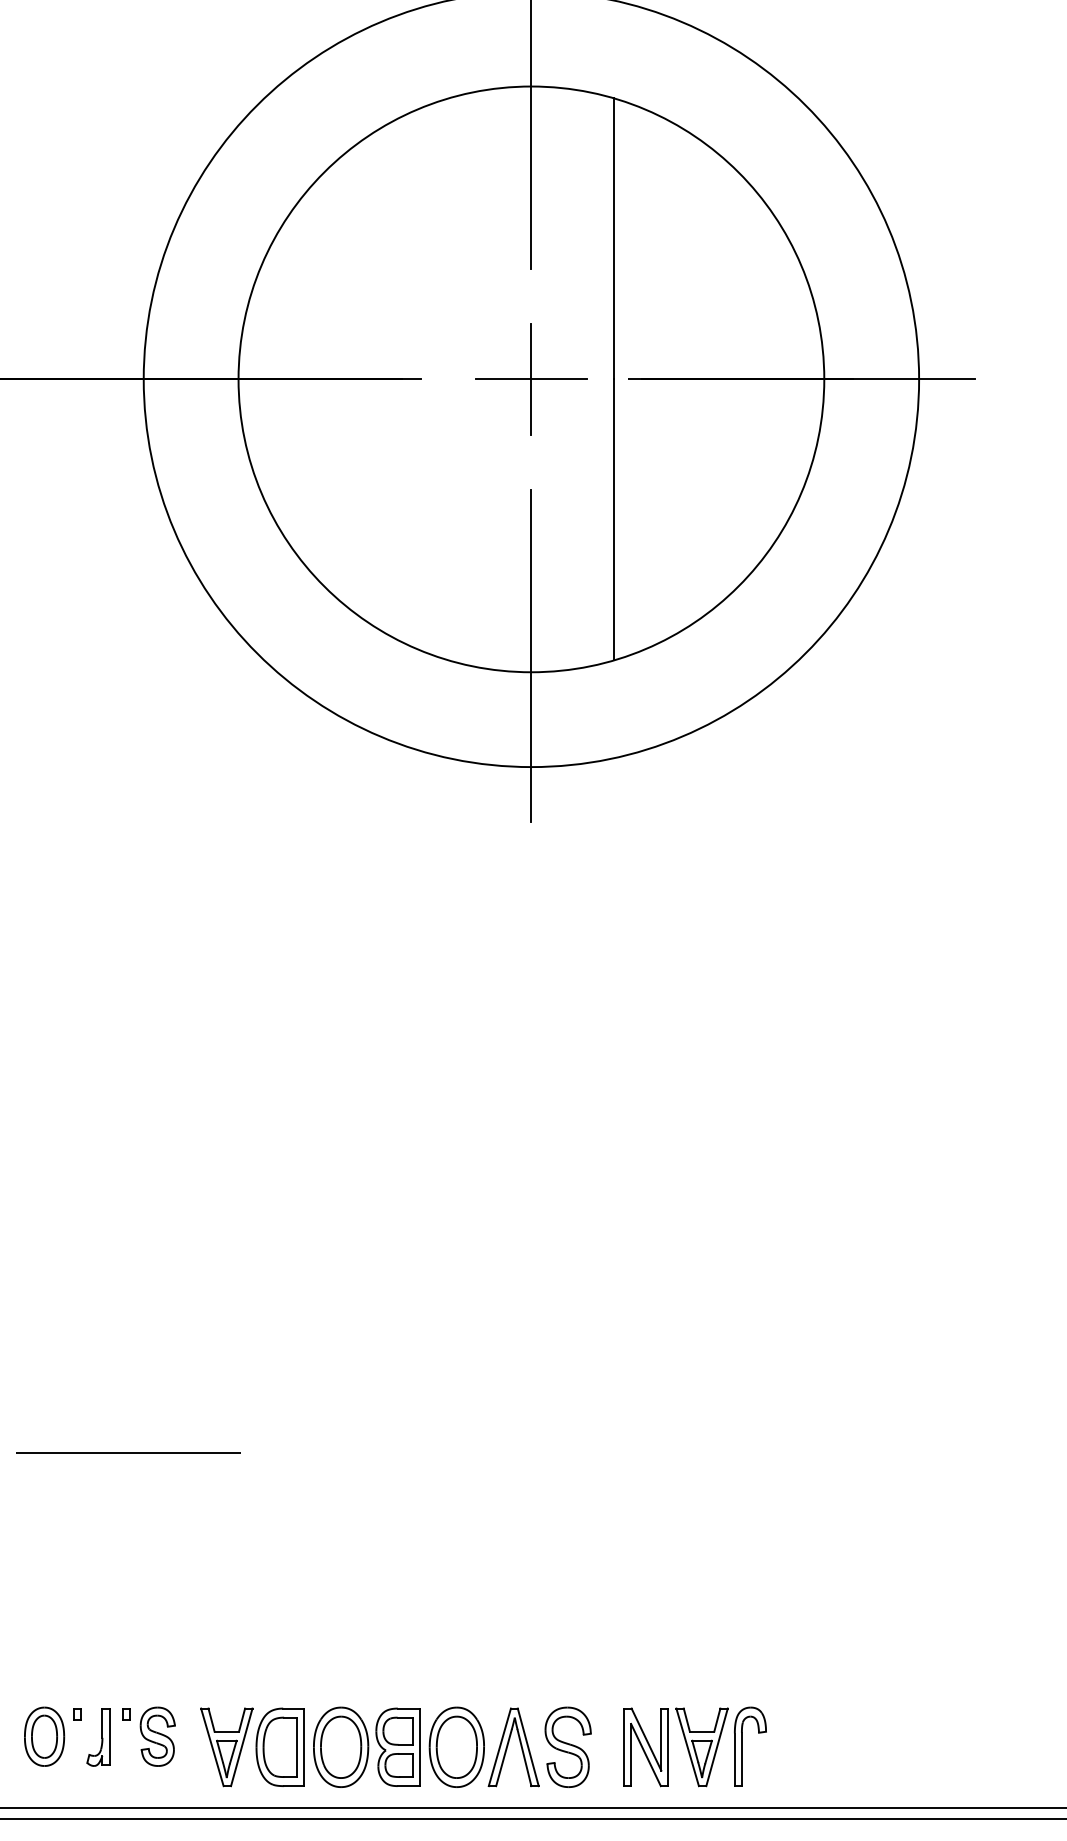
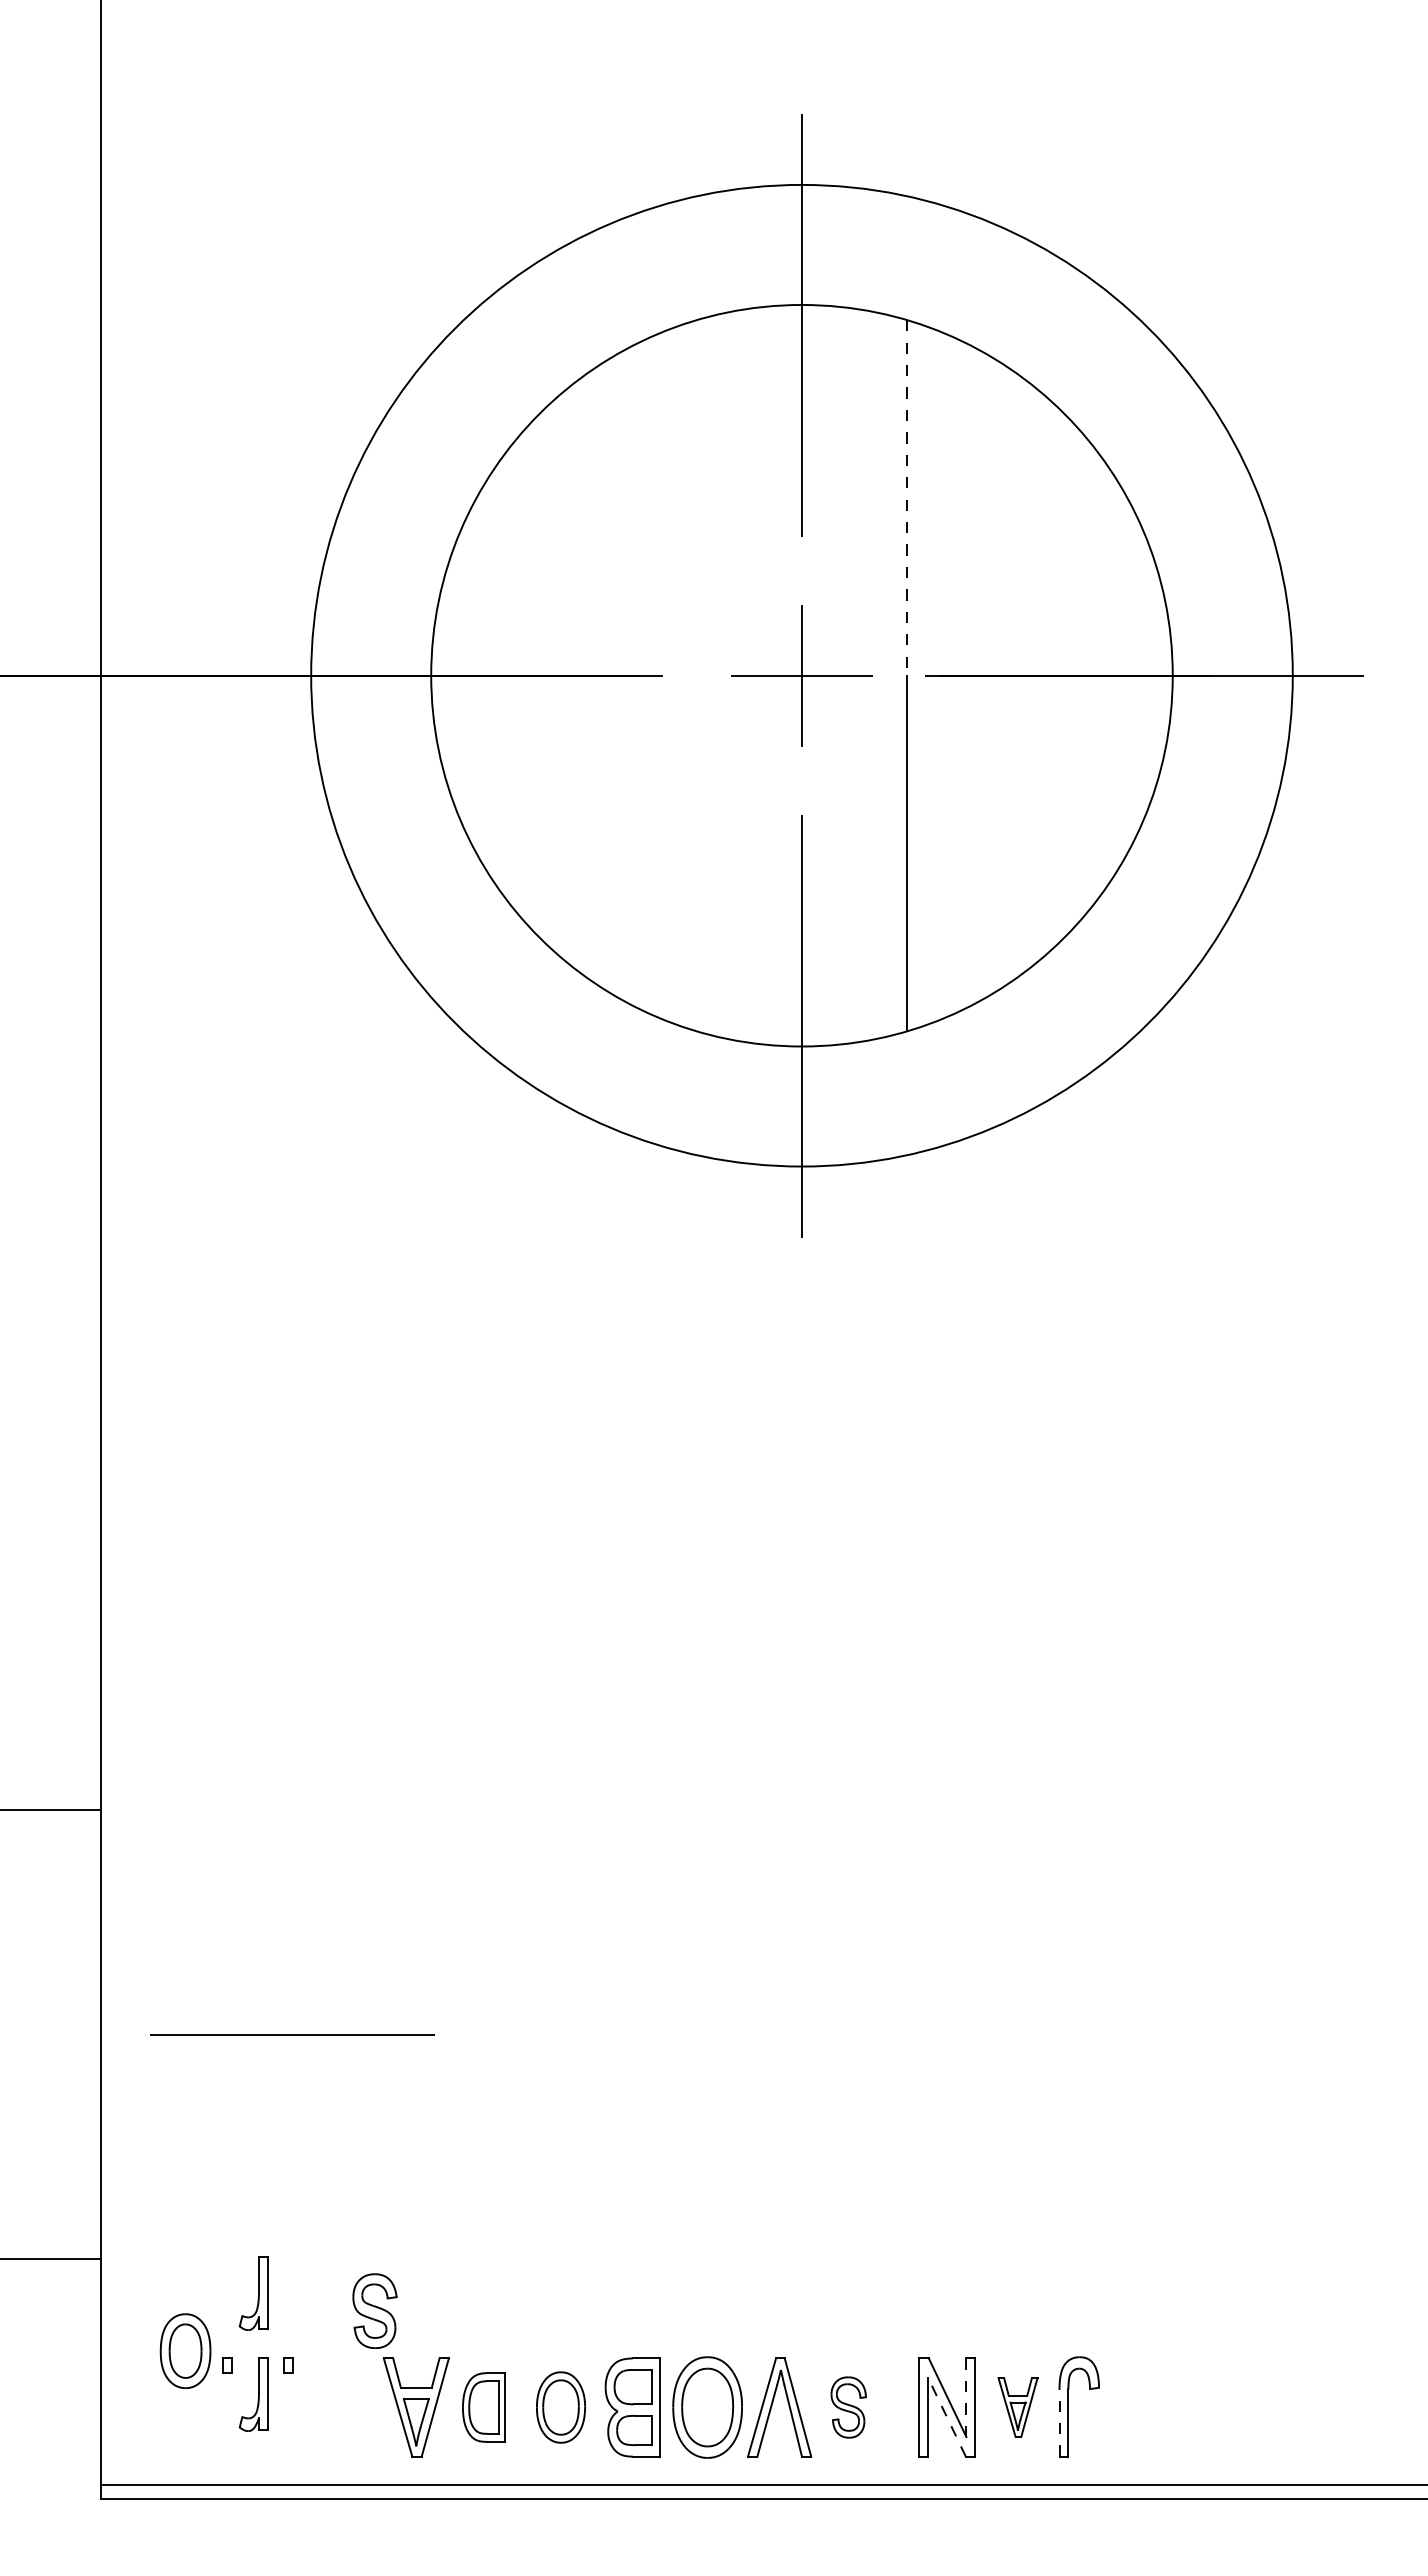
line: (613, 238) -> (906, 497), solid -> dashed
part: (98, 1657) -> (253, 2293), added
part: (44, 1736) -> (185, 2350), moved
part: (157, 1736) -> (374, 2310), moved
line: (661, 1739) -> (966, 2397), solid -> dashed
part: (279, 1747) -> (483, 2407), size x0.7
part: (340, 1747) -> (560, 2407), size x0.7
part: (568, 1747) -> (848, 2407), size x0.6
part: (701, 1747) -> (1017, 2407), size x0.6
line: (646, 1755) -> (947, 2417), solid -> dashed
line: (734, 1759) -> (1059, 2422), solid -> dashed

